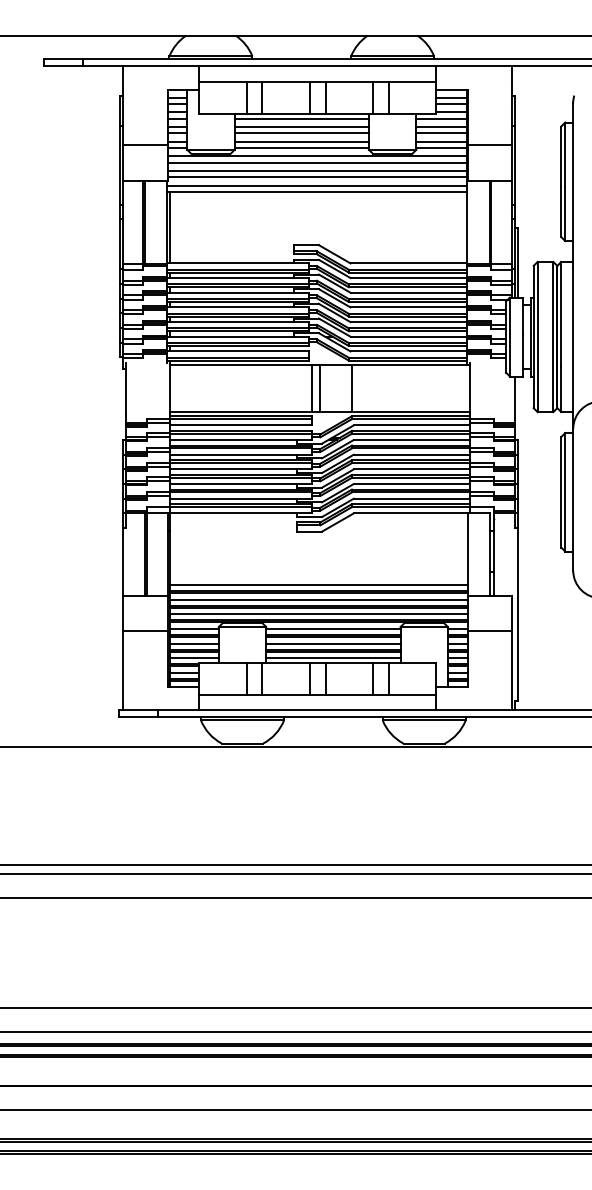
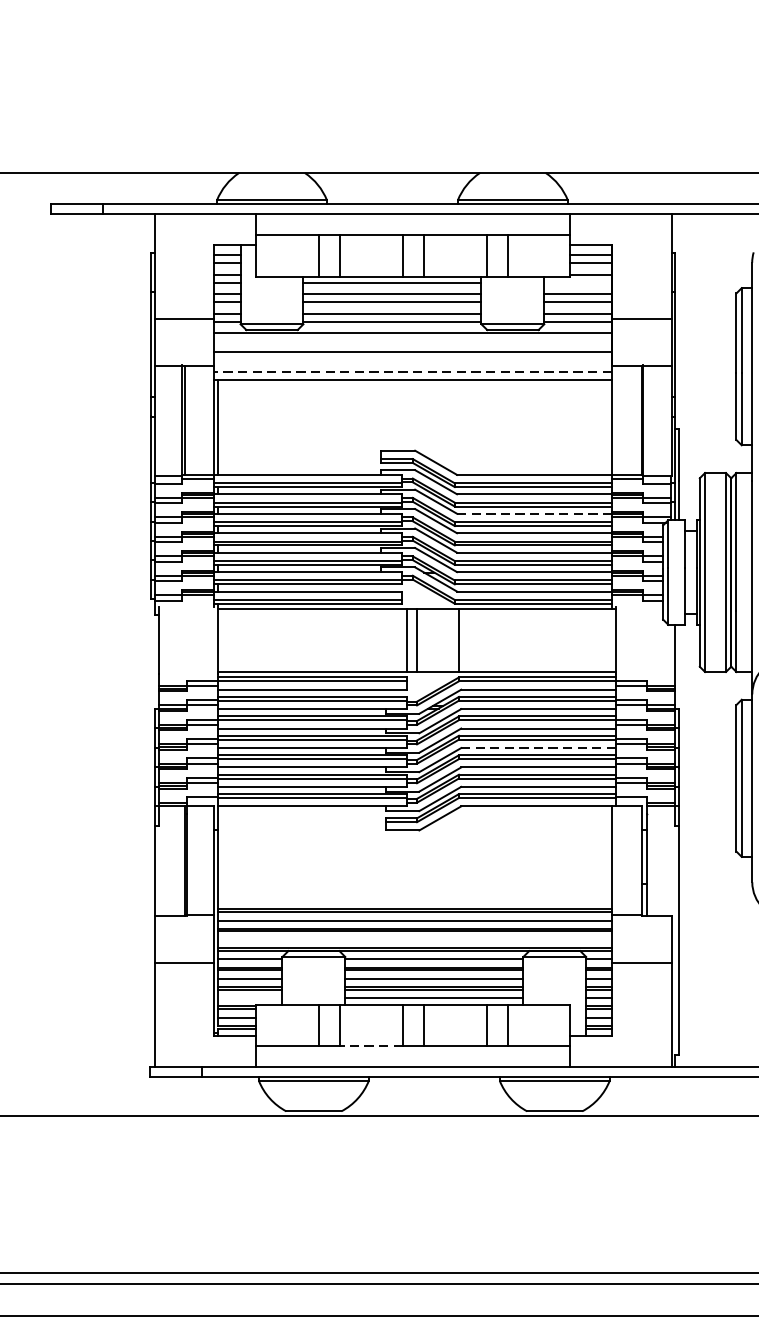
line: (441, 118) -> (577, 282), removed
line: (317, 162) -> (413, 341), removed
line: (317, 177) -> (413, 360), removed
line: (316, 185) -> (411, 371), solid -> dashed
line: (409, 292) -> (535, 513), solid -> dashed
line: (411, 469) -> (537, 748), solid -> dashed
line: (318, 584) -> (414, 900), removed
line: (318, 614) -> (414, 940), removed
line: (194, 658) -> (250, 998), removed
line: (285, 694) -> (370, 1046), solid -> dashed

